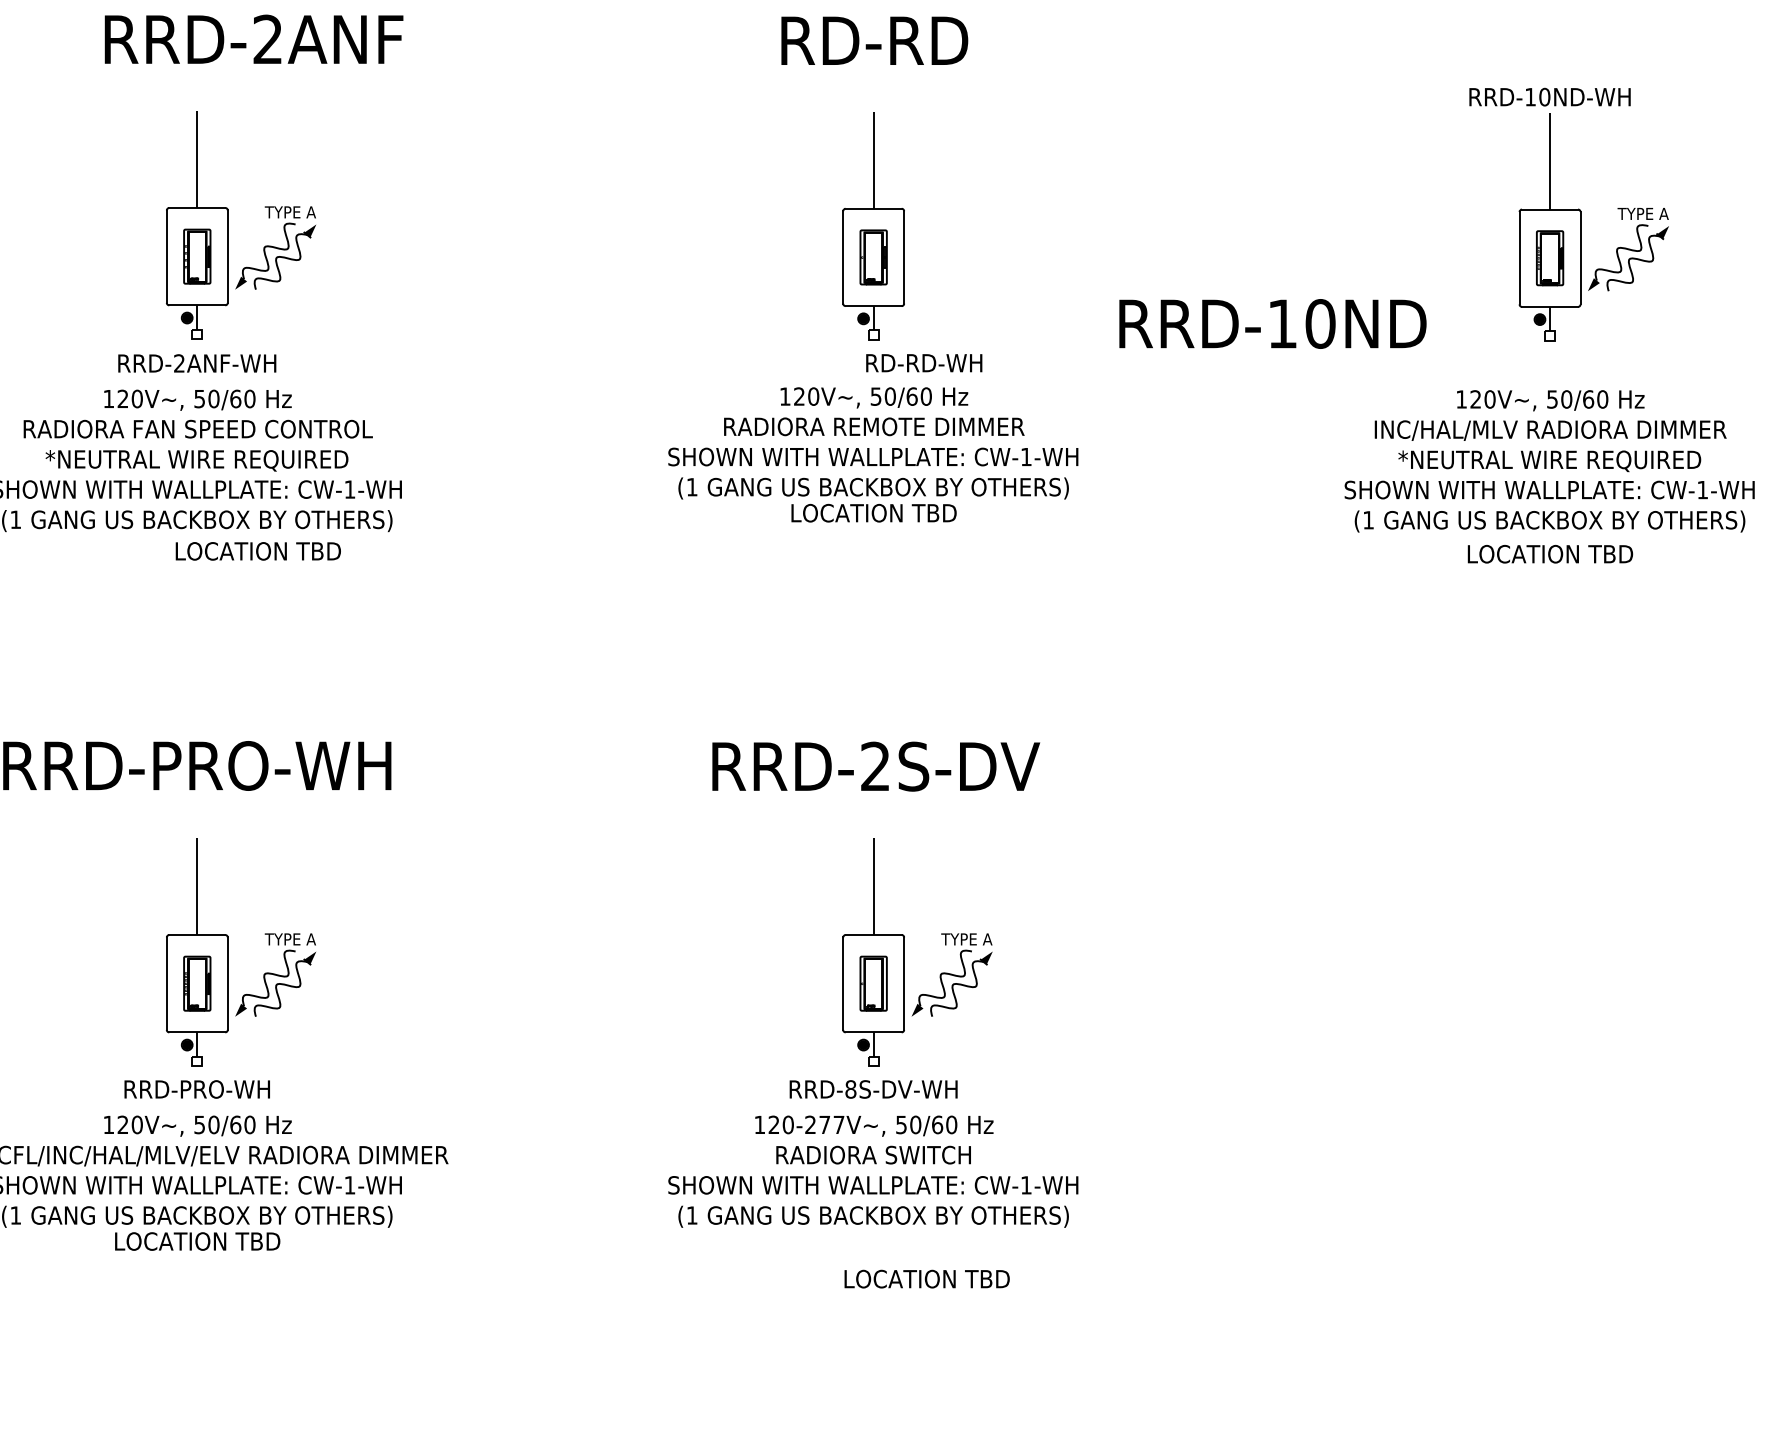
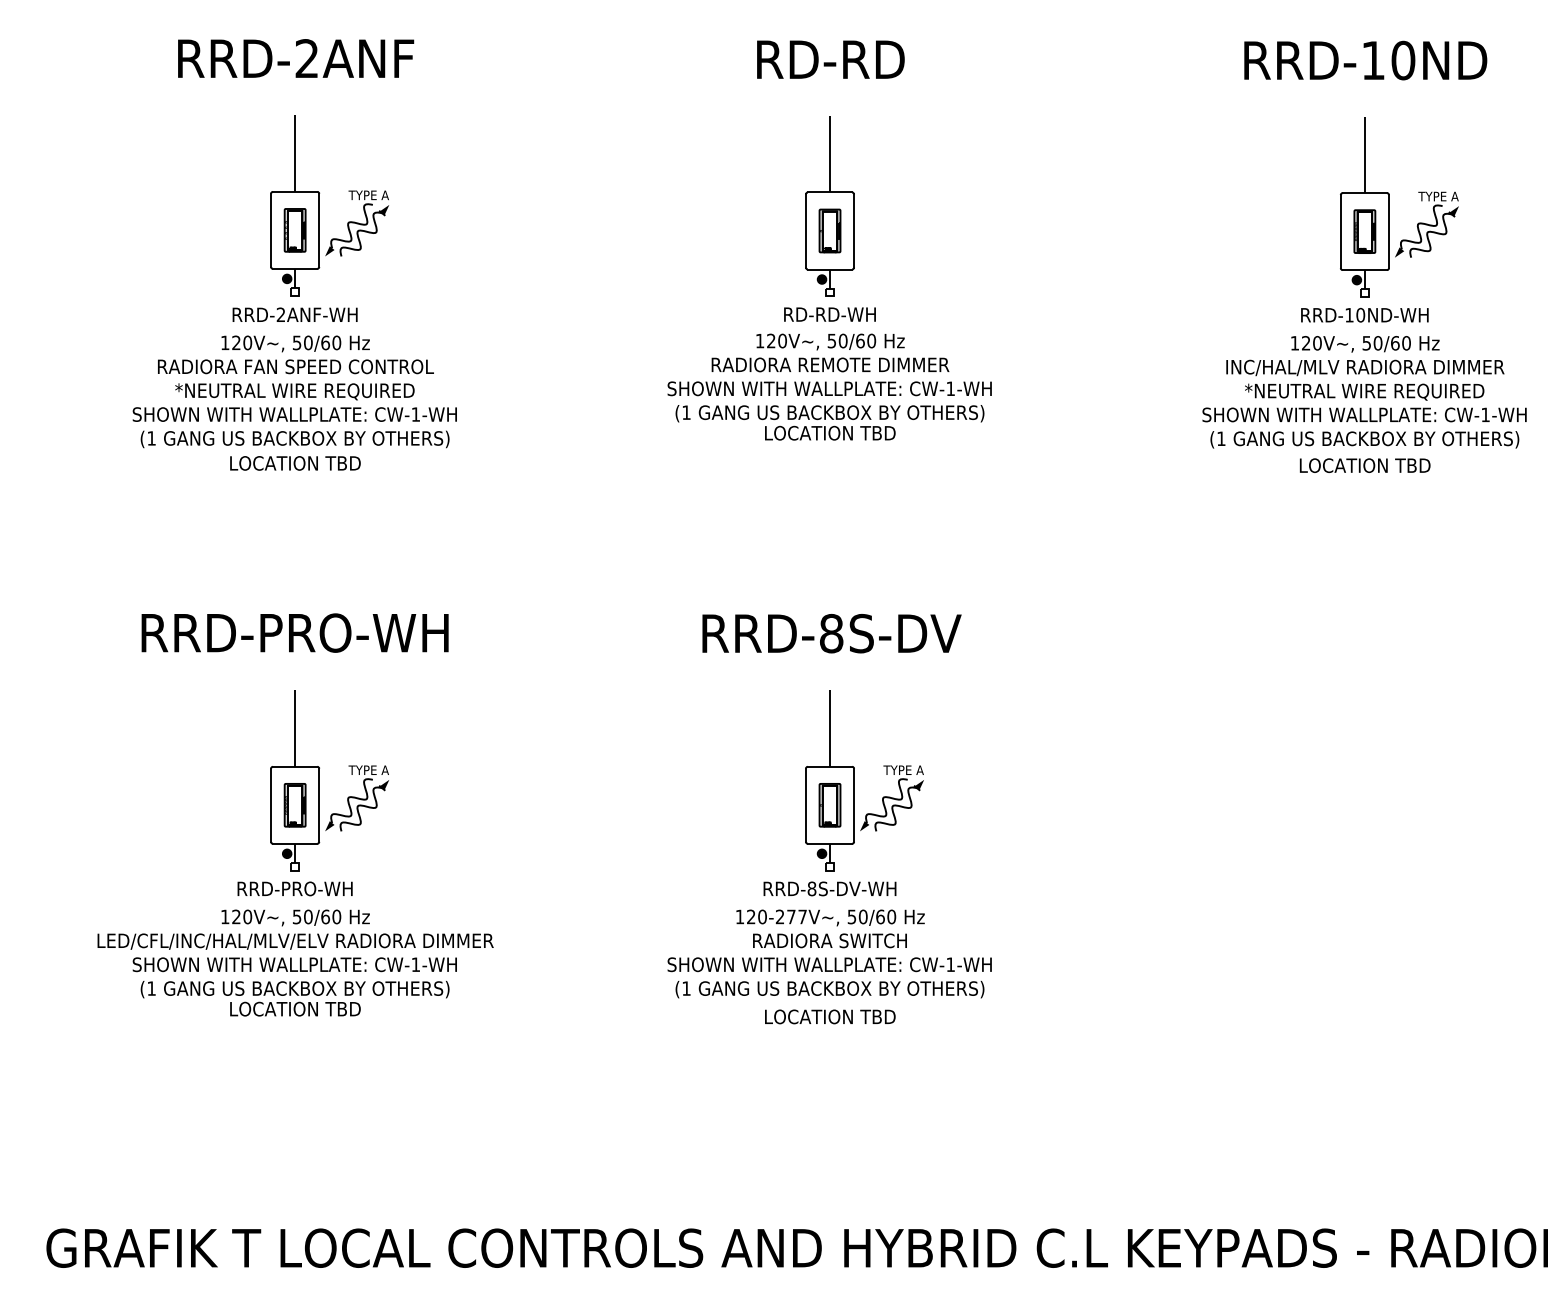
text: (254, 39) -> (296, 58), moved
text: (1549, 96) -> (1364, 314), moved
text: (1272, 323) -> (1365, 60), moved
text: (923, 363) -> (829, 314), moved
text: (258, 551) -> (295, 463), moved
text: (875, 766) -> (831, 633), RRD-2S-DV -> RRD-8S-DV
text: (927, 1278) -> (830, 1016), moved

